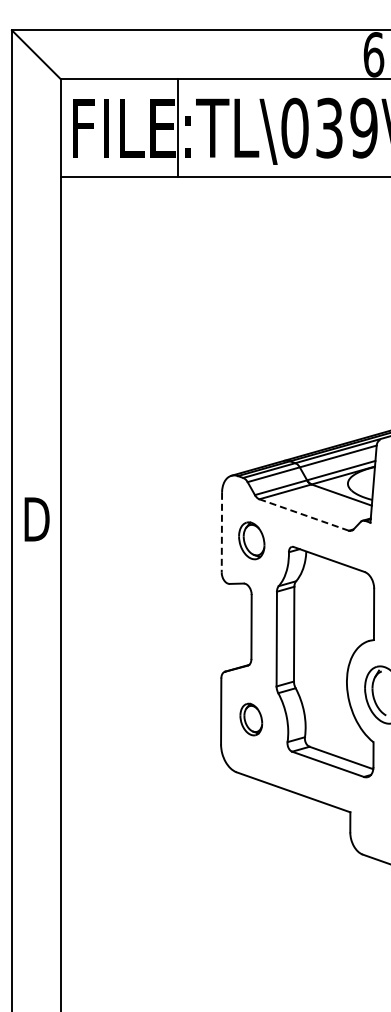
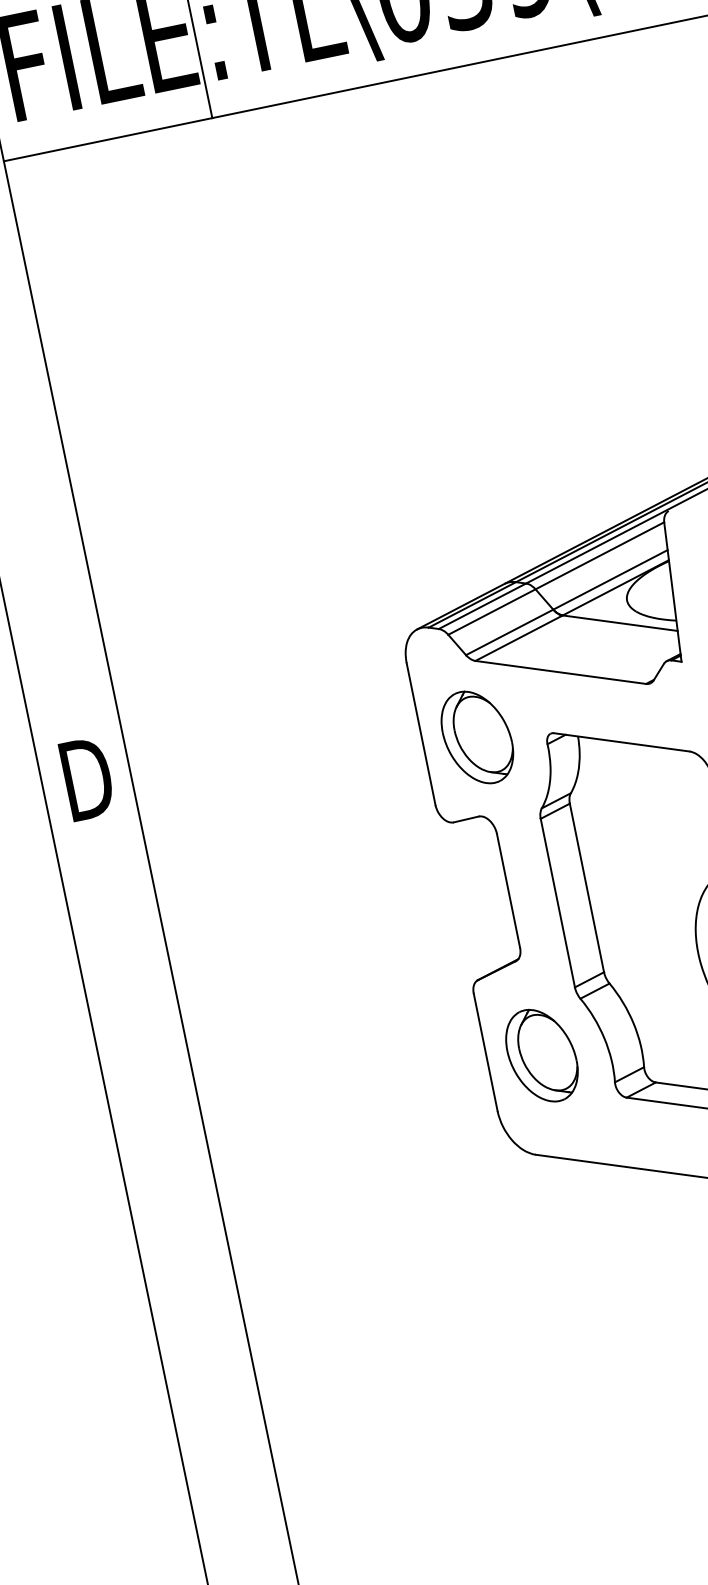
line: (303, 514) -> (559, 671), dashed -> solid
line: (221, 532) -> (420, 733), dashed -> solid
part: (251, 540) -> (476, 737), size x1.43
part: (251, 719) -> (542, 1055), size x1.67

